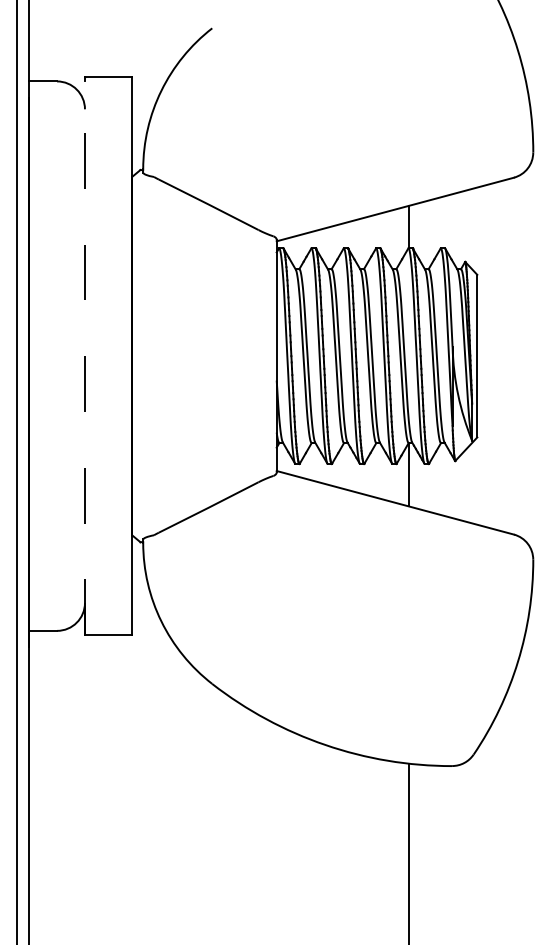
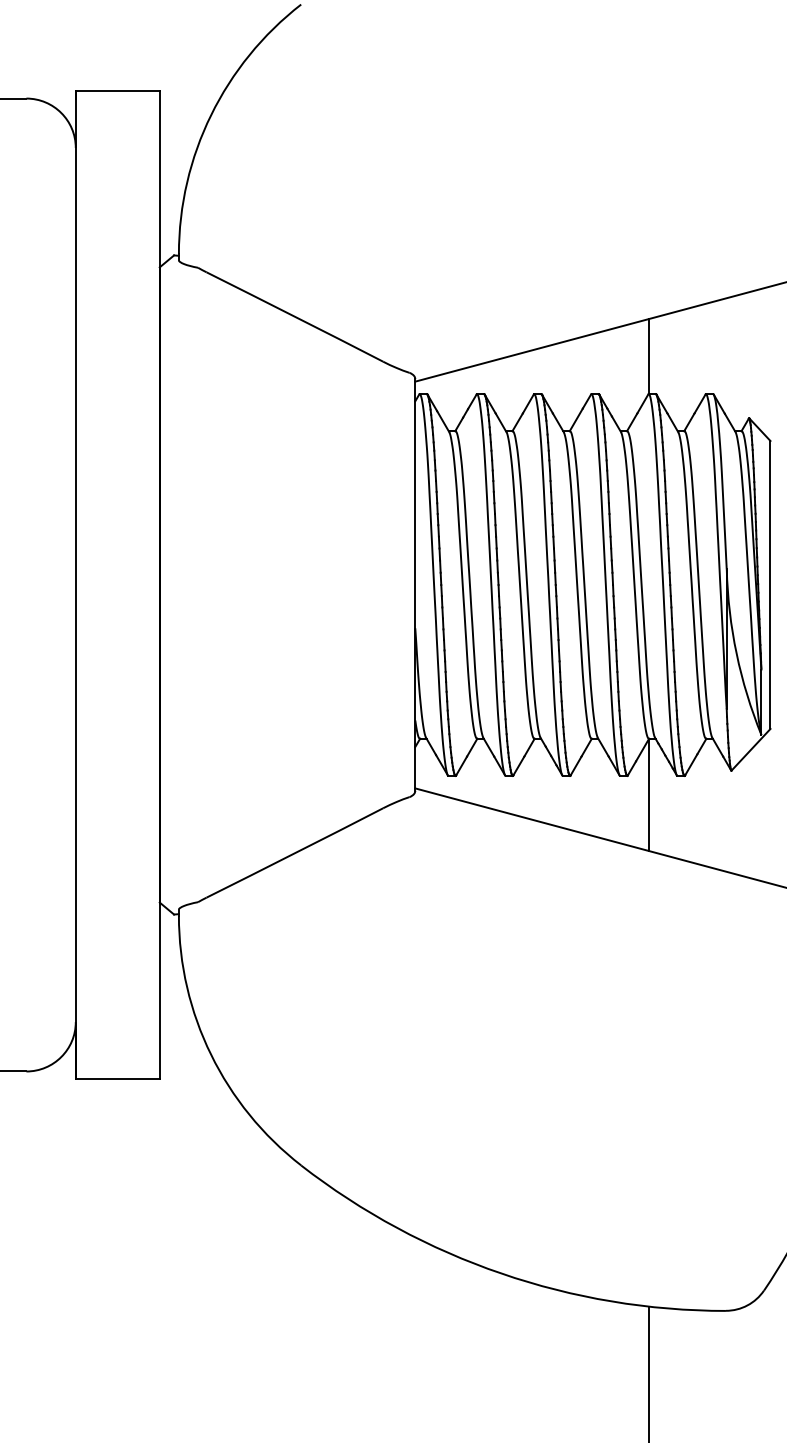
line: (84, 356) -> (74, 585), dashed -> solid

